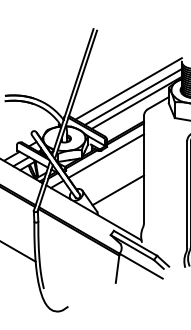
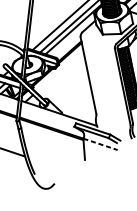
line: (105, 155) -> (59, 71), removed
line: (117, 190) -> (72, 94), removed
line: (141, 266) -> (100, 144), solid -> dashed

